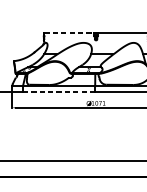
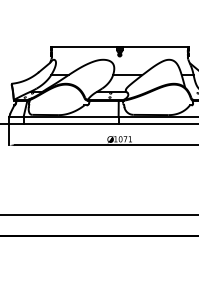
line: (69, 33) -> (84, 47), dashed -> solid
line: (59, 92) -> (71, 124), dashed -> solid

